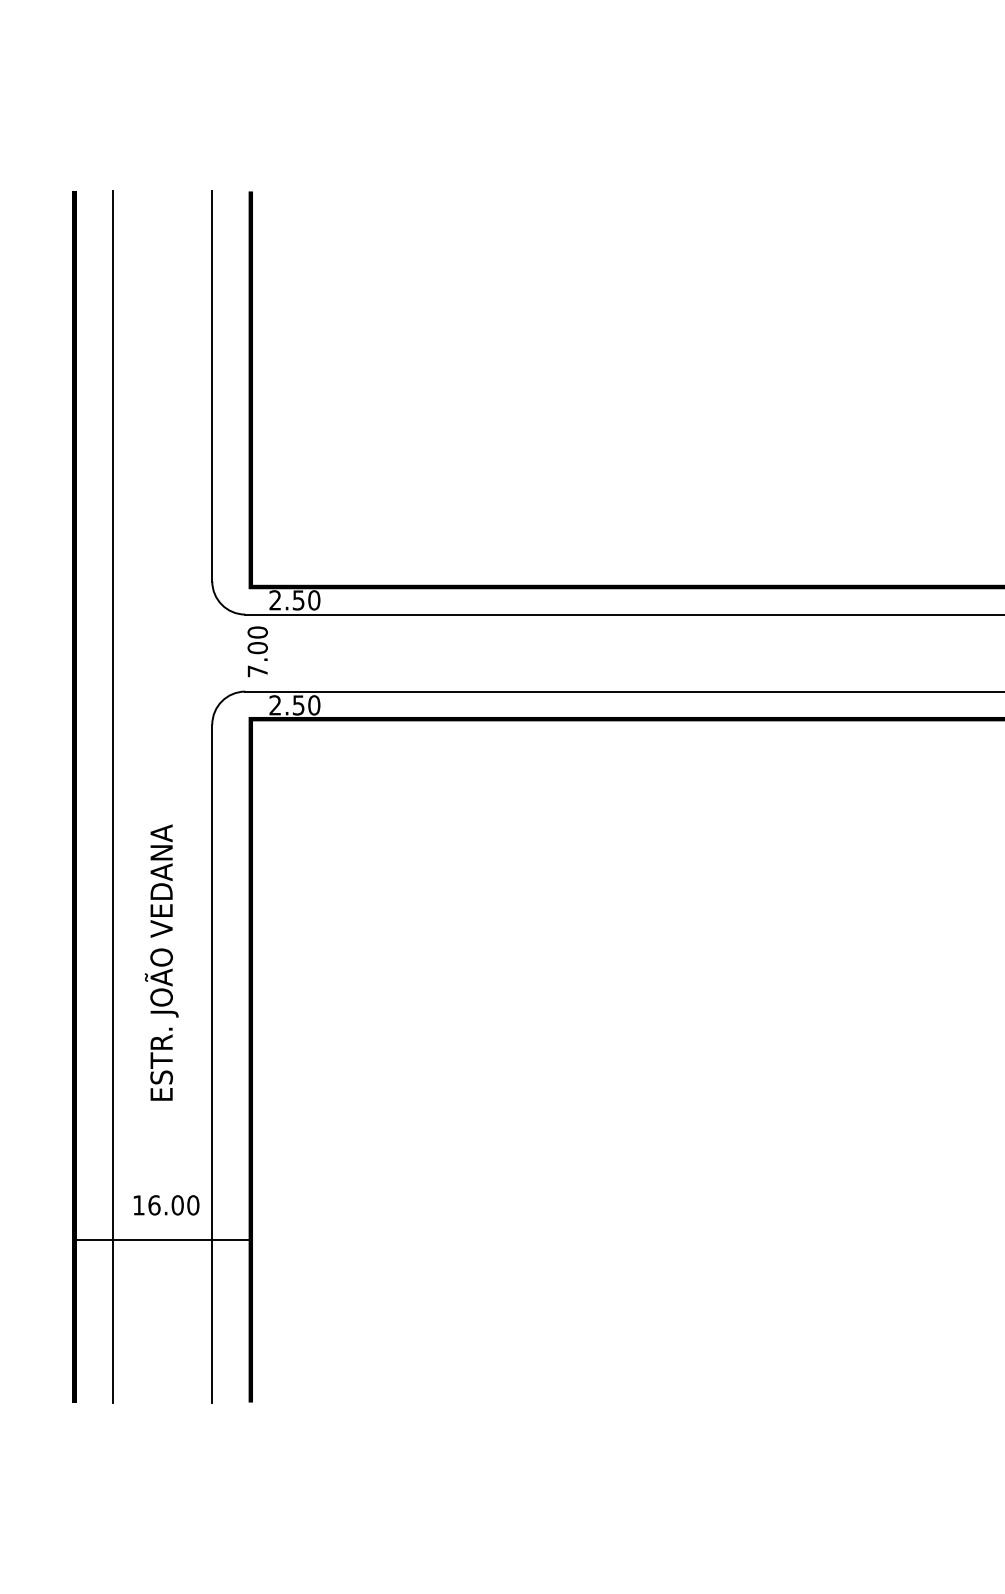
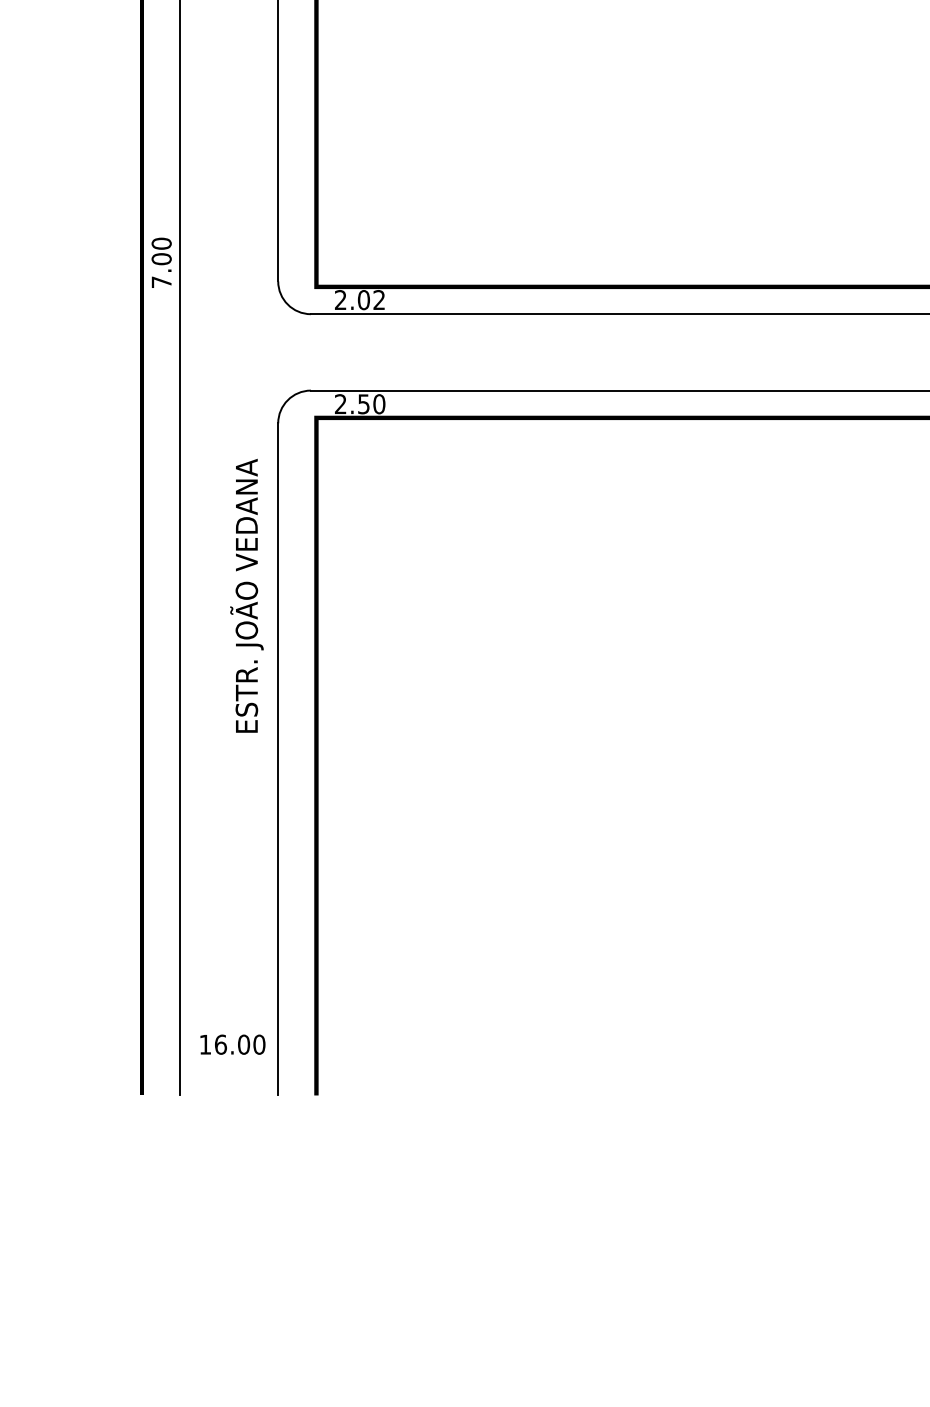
text: (306, 600) -> (371, 300), 2.50 -> 2.02
text: (257, 651) -> (161, 262), moved
text: (161, 962) -> (246, 595), moved
text: (166, 1205) -> (232, 1044), moved
line: (162, 1239) -> (228, 933), removed

